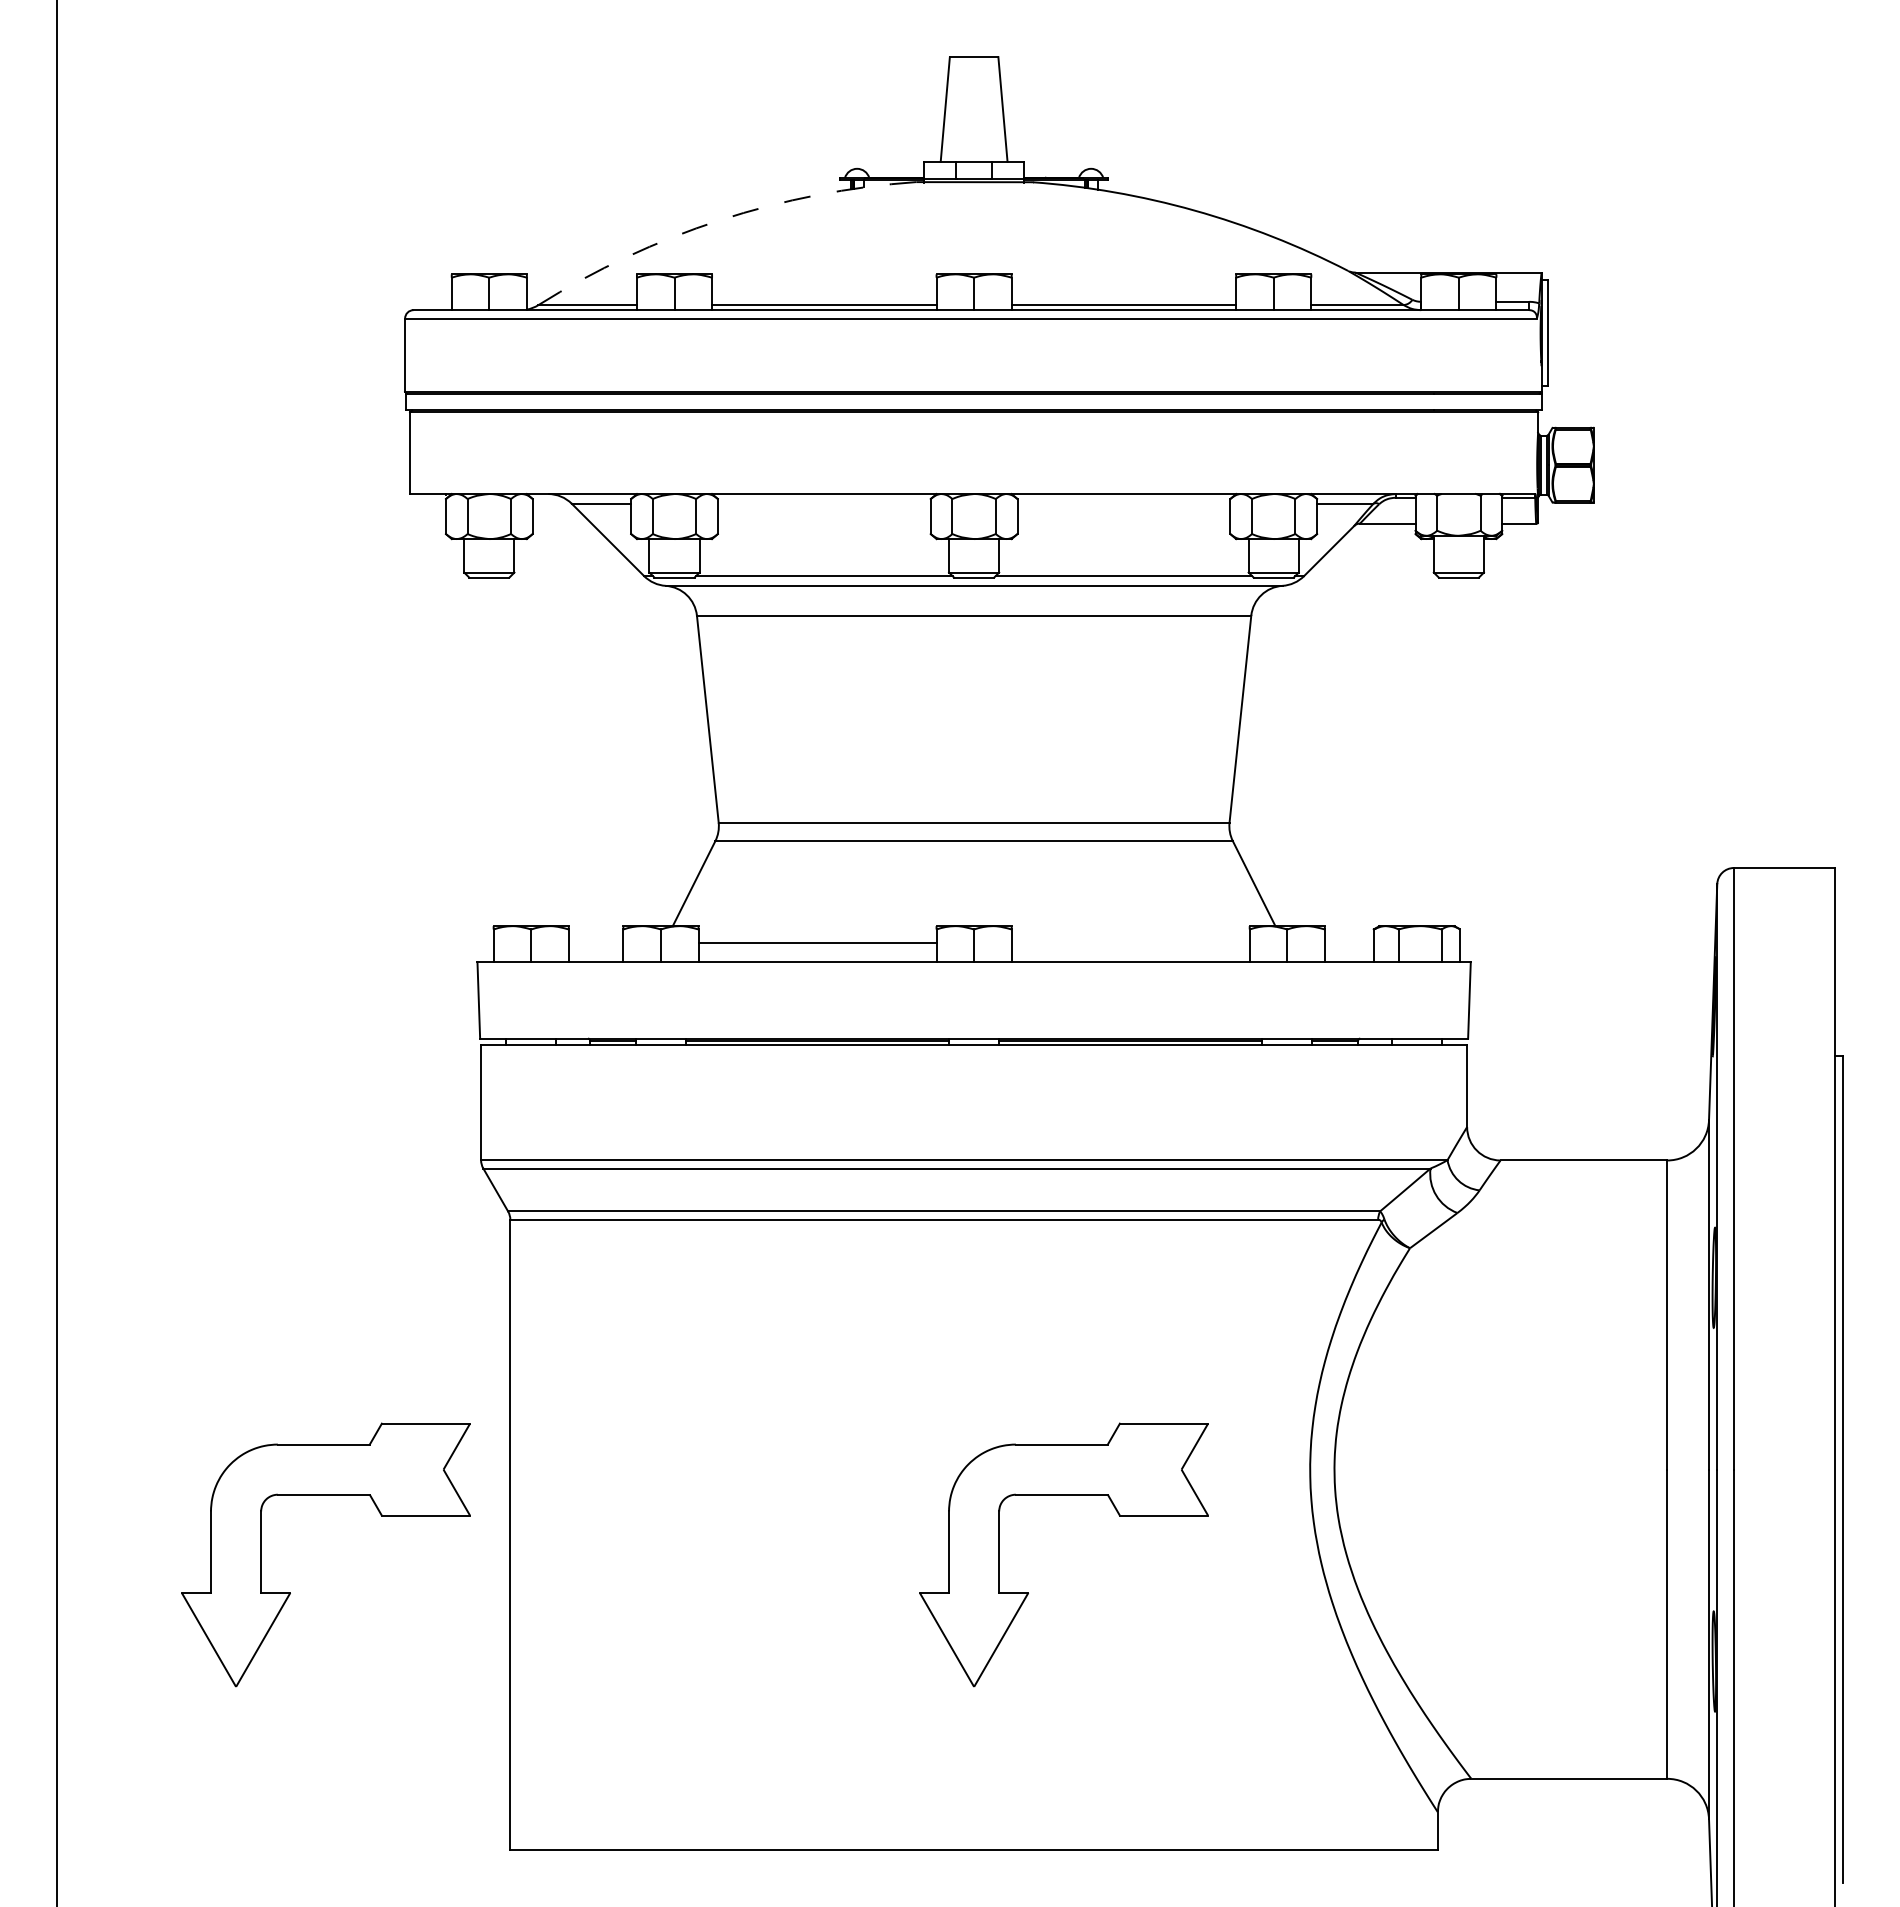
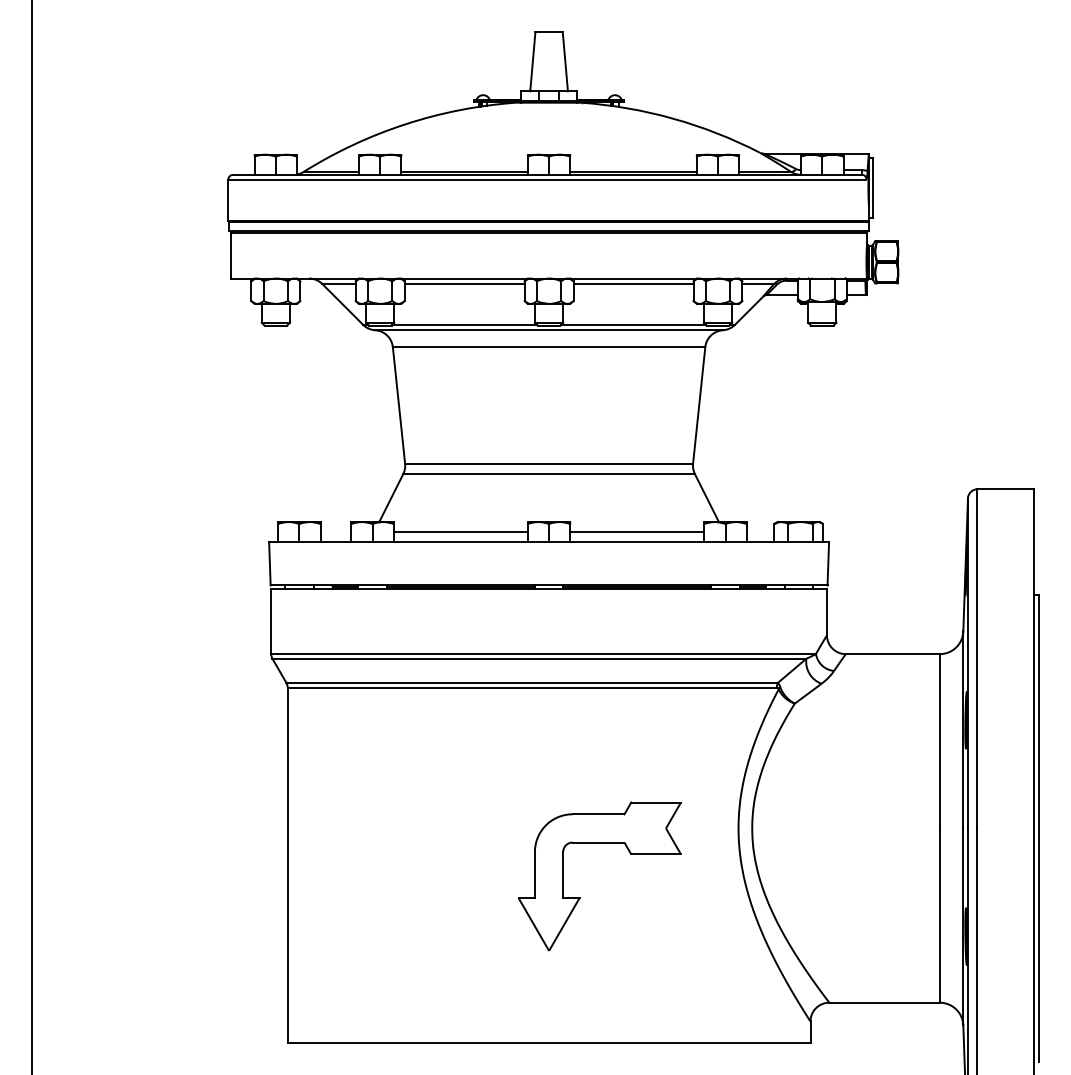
arc: (719, 220) -> (405, 124), dashed -> solid
line: (824, 504) -> (464, 284), added
line: (1123, 504) -> (633, 284), added
line: (1130, 942) -> (637, 531), added
part: (291, 1592) -> (164, 897), removed

